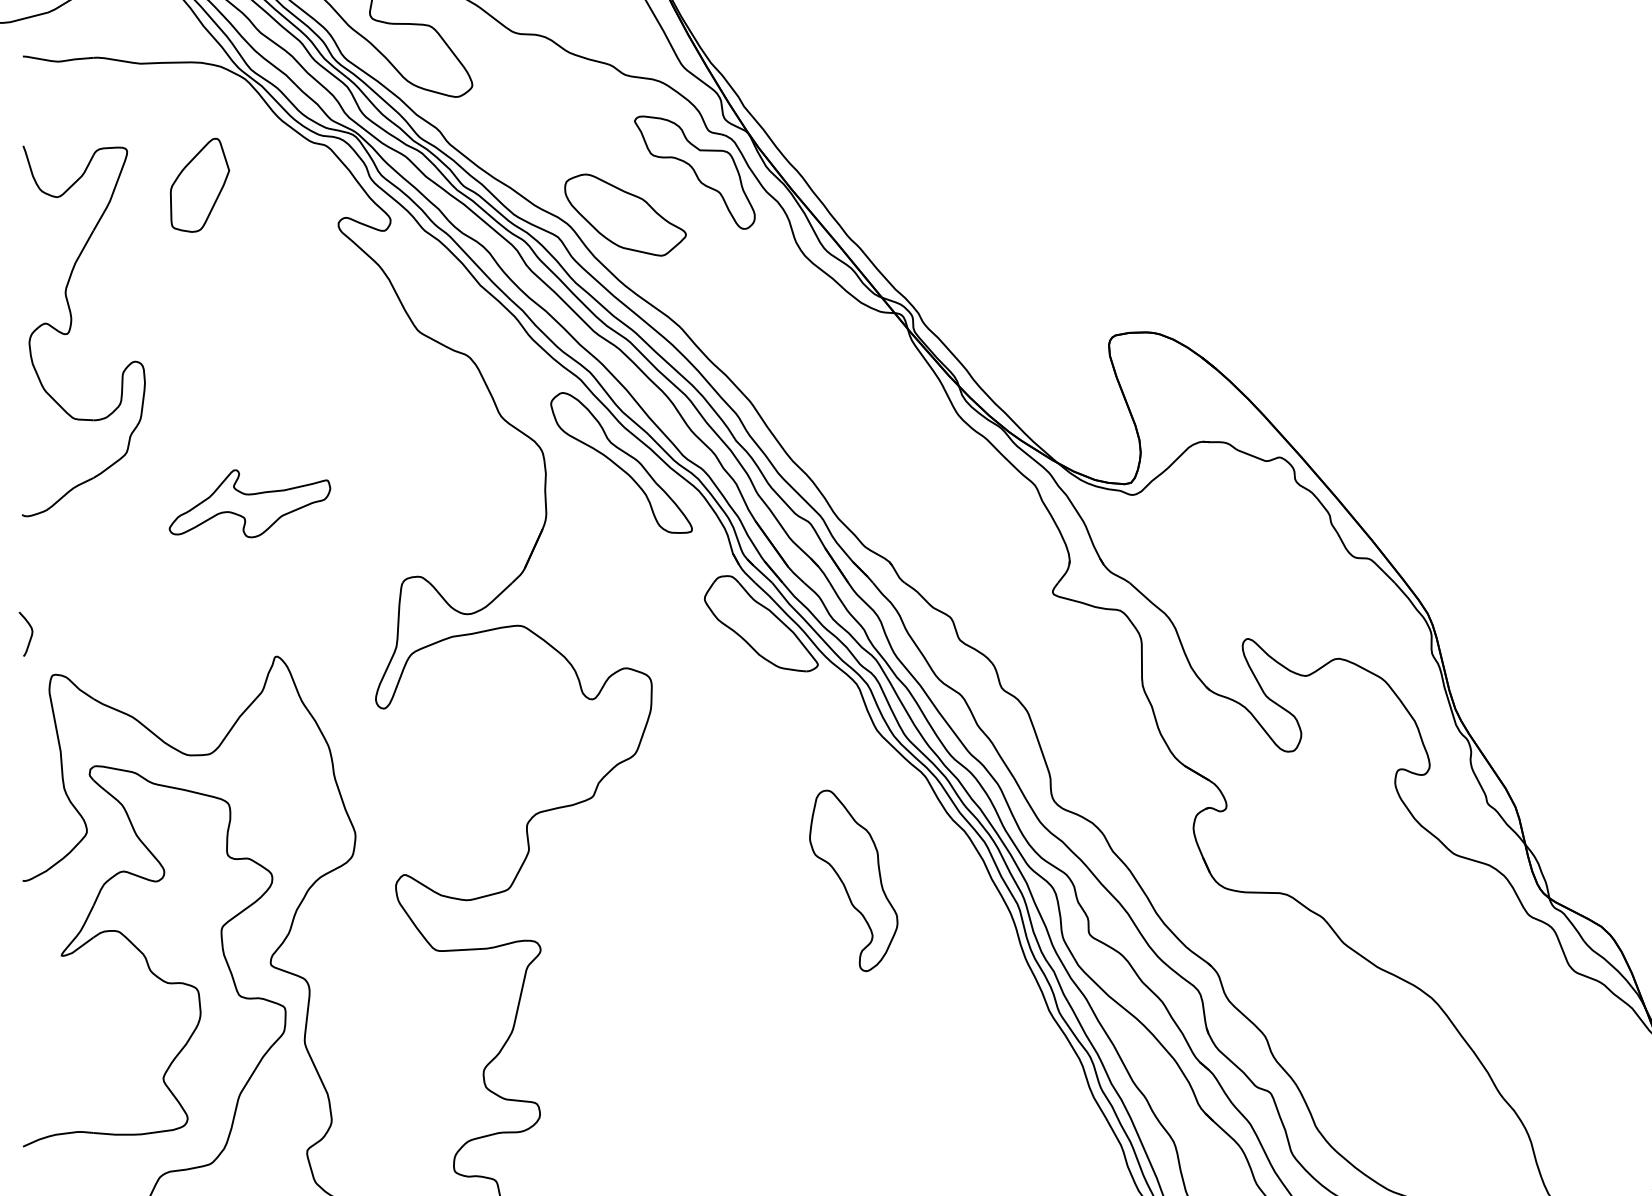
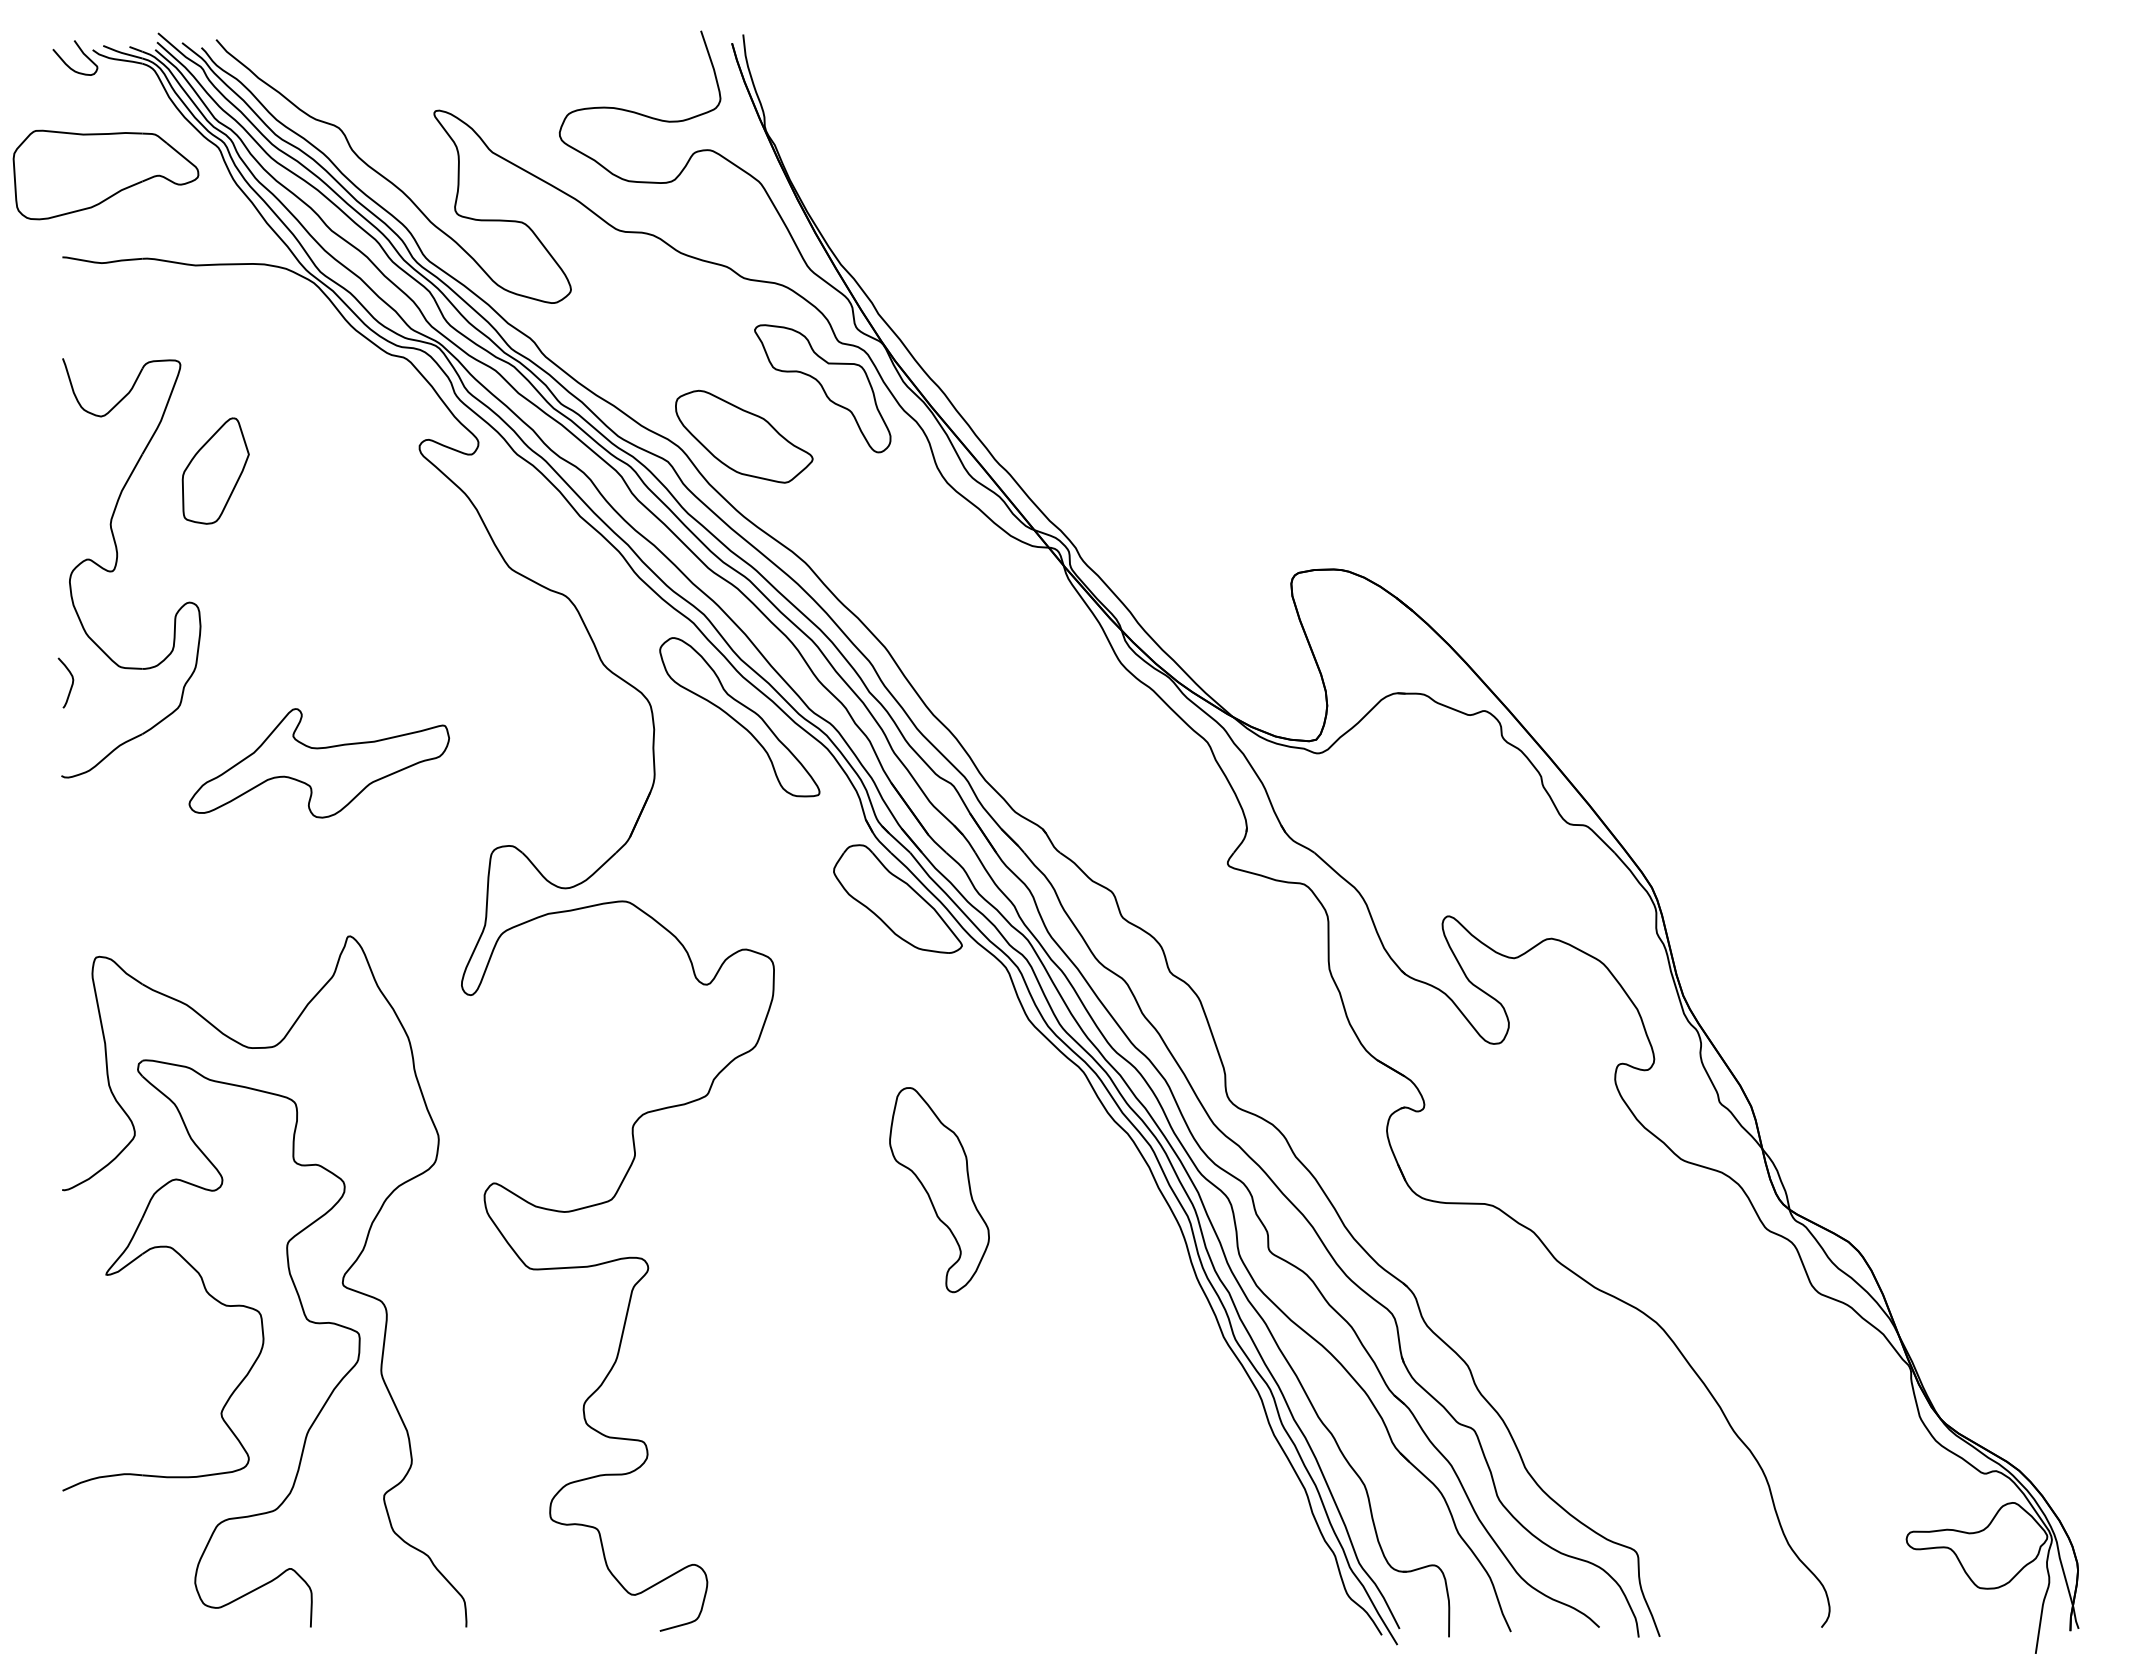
part: (199, 184) -> (215, 470), moved
part: (250, 503) -> (319, 763), size x1.43
curve: (30, 634) -> (71, 683), moved
part: (853, 881) -> (939, 1190), moved

